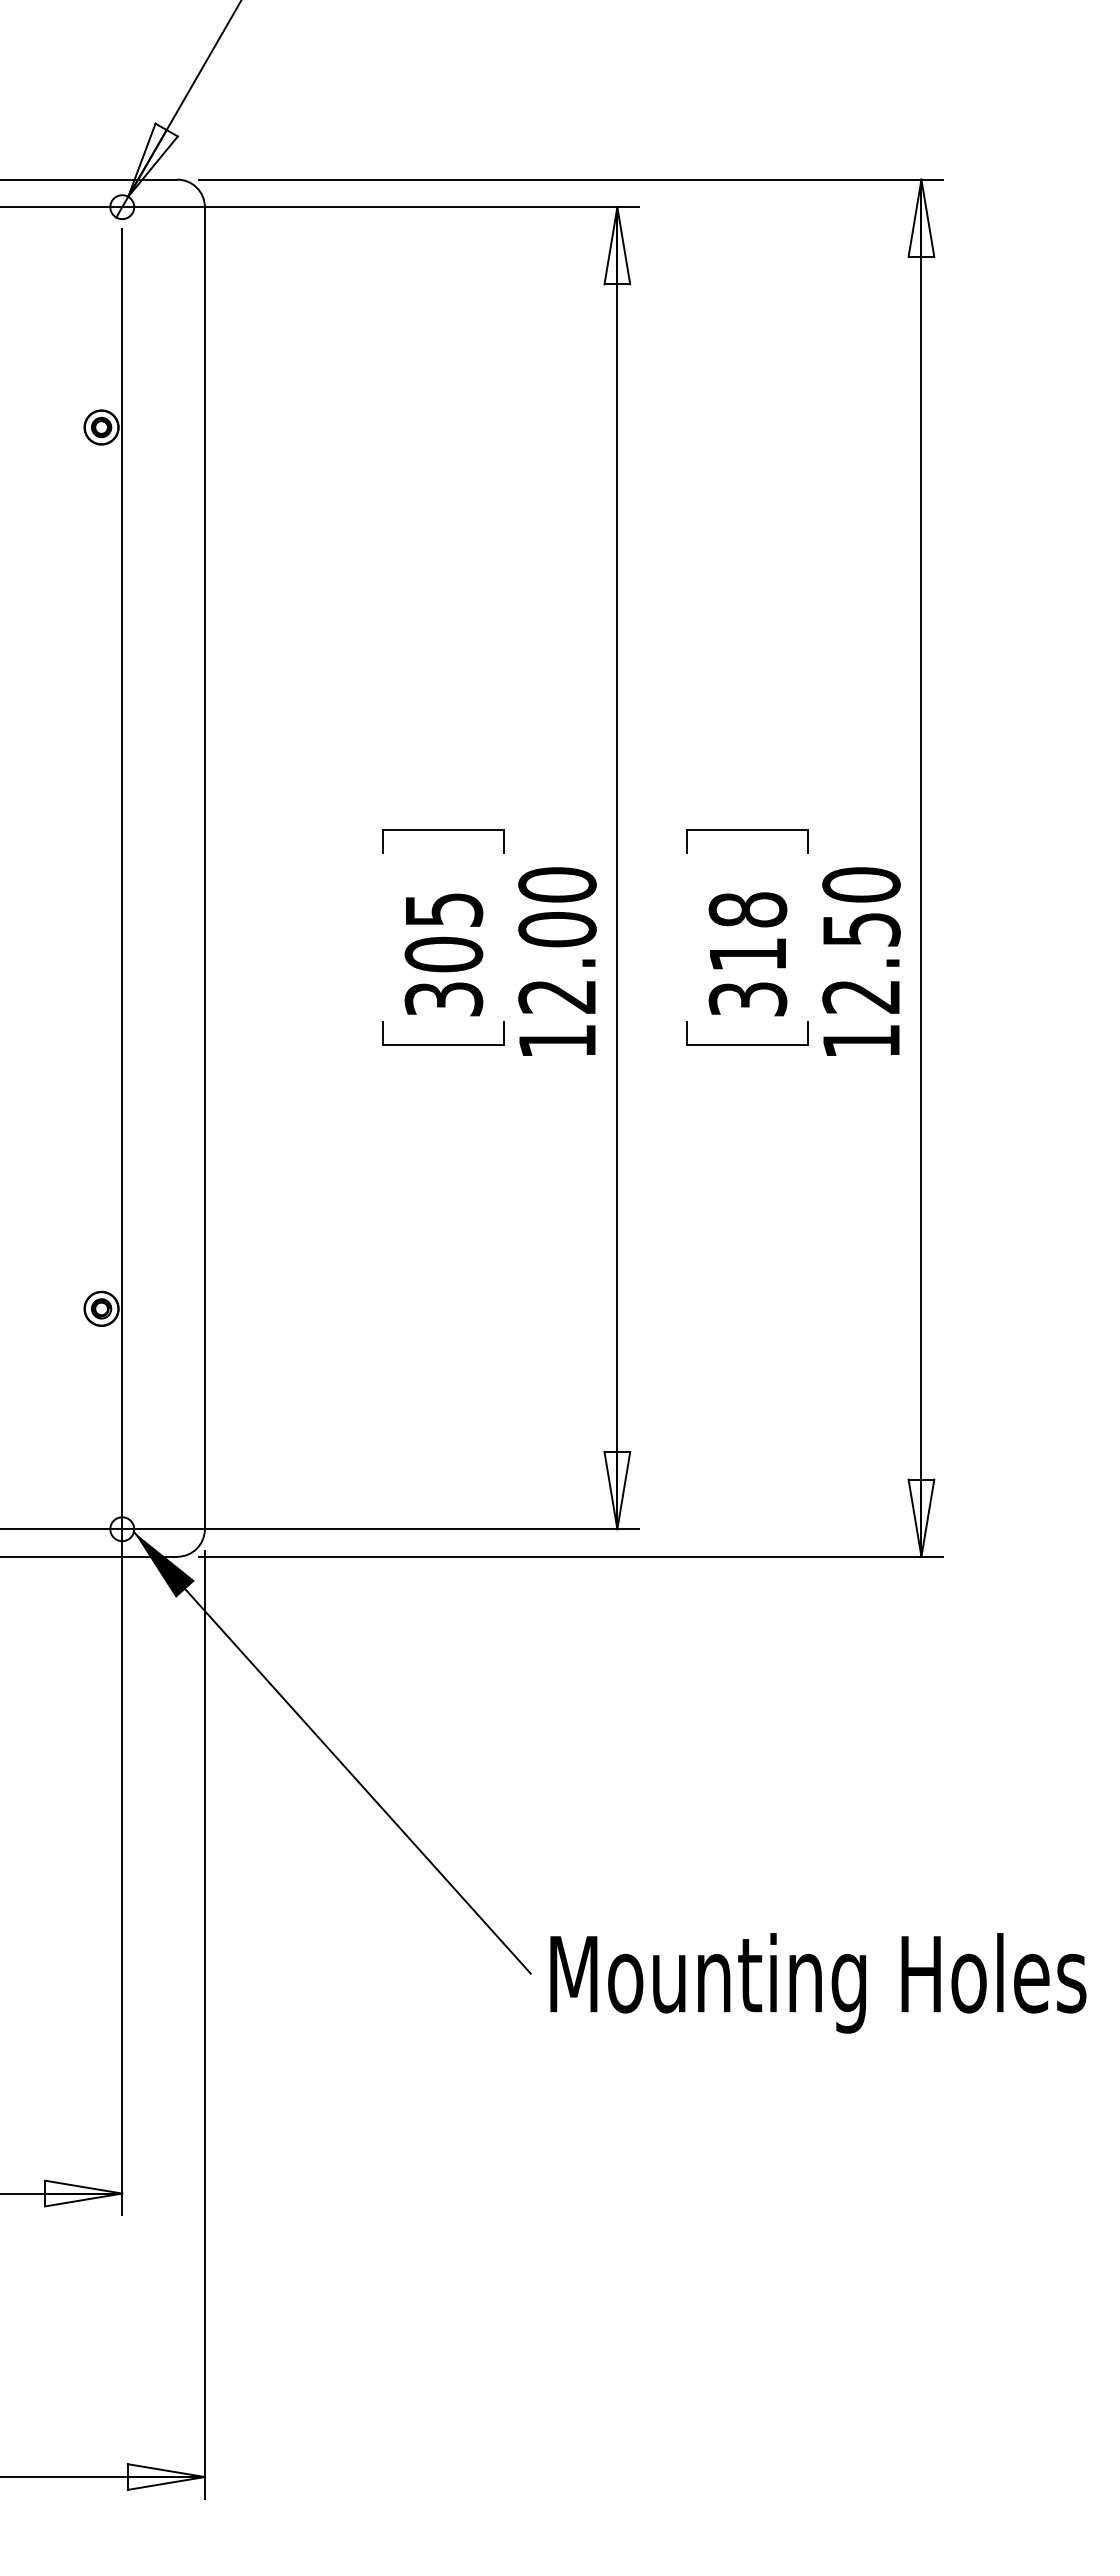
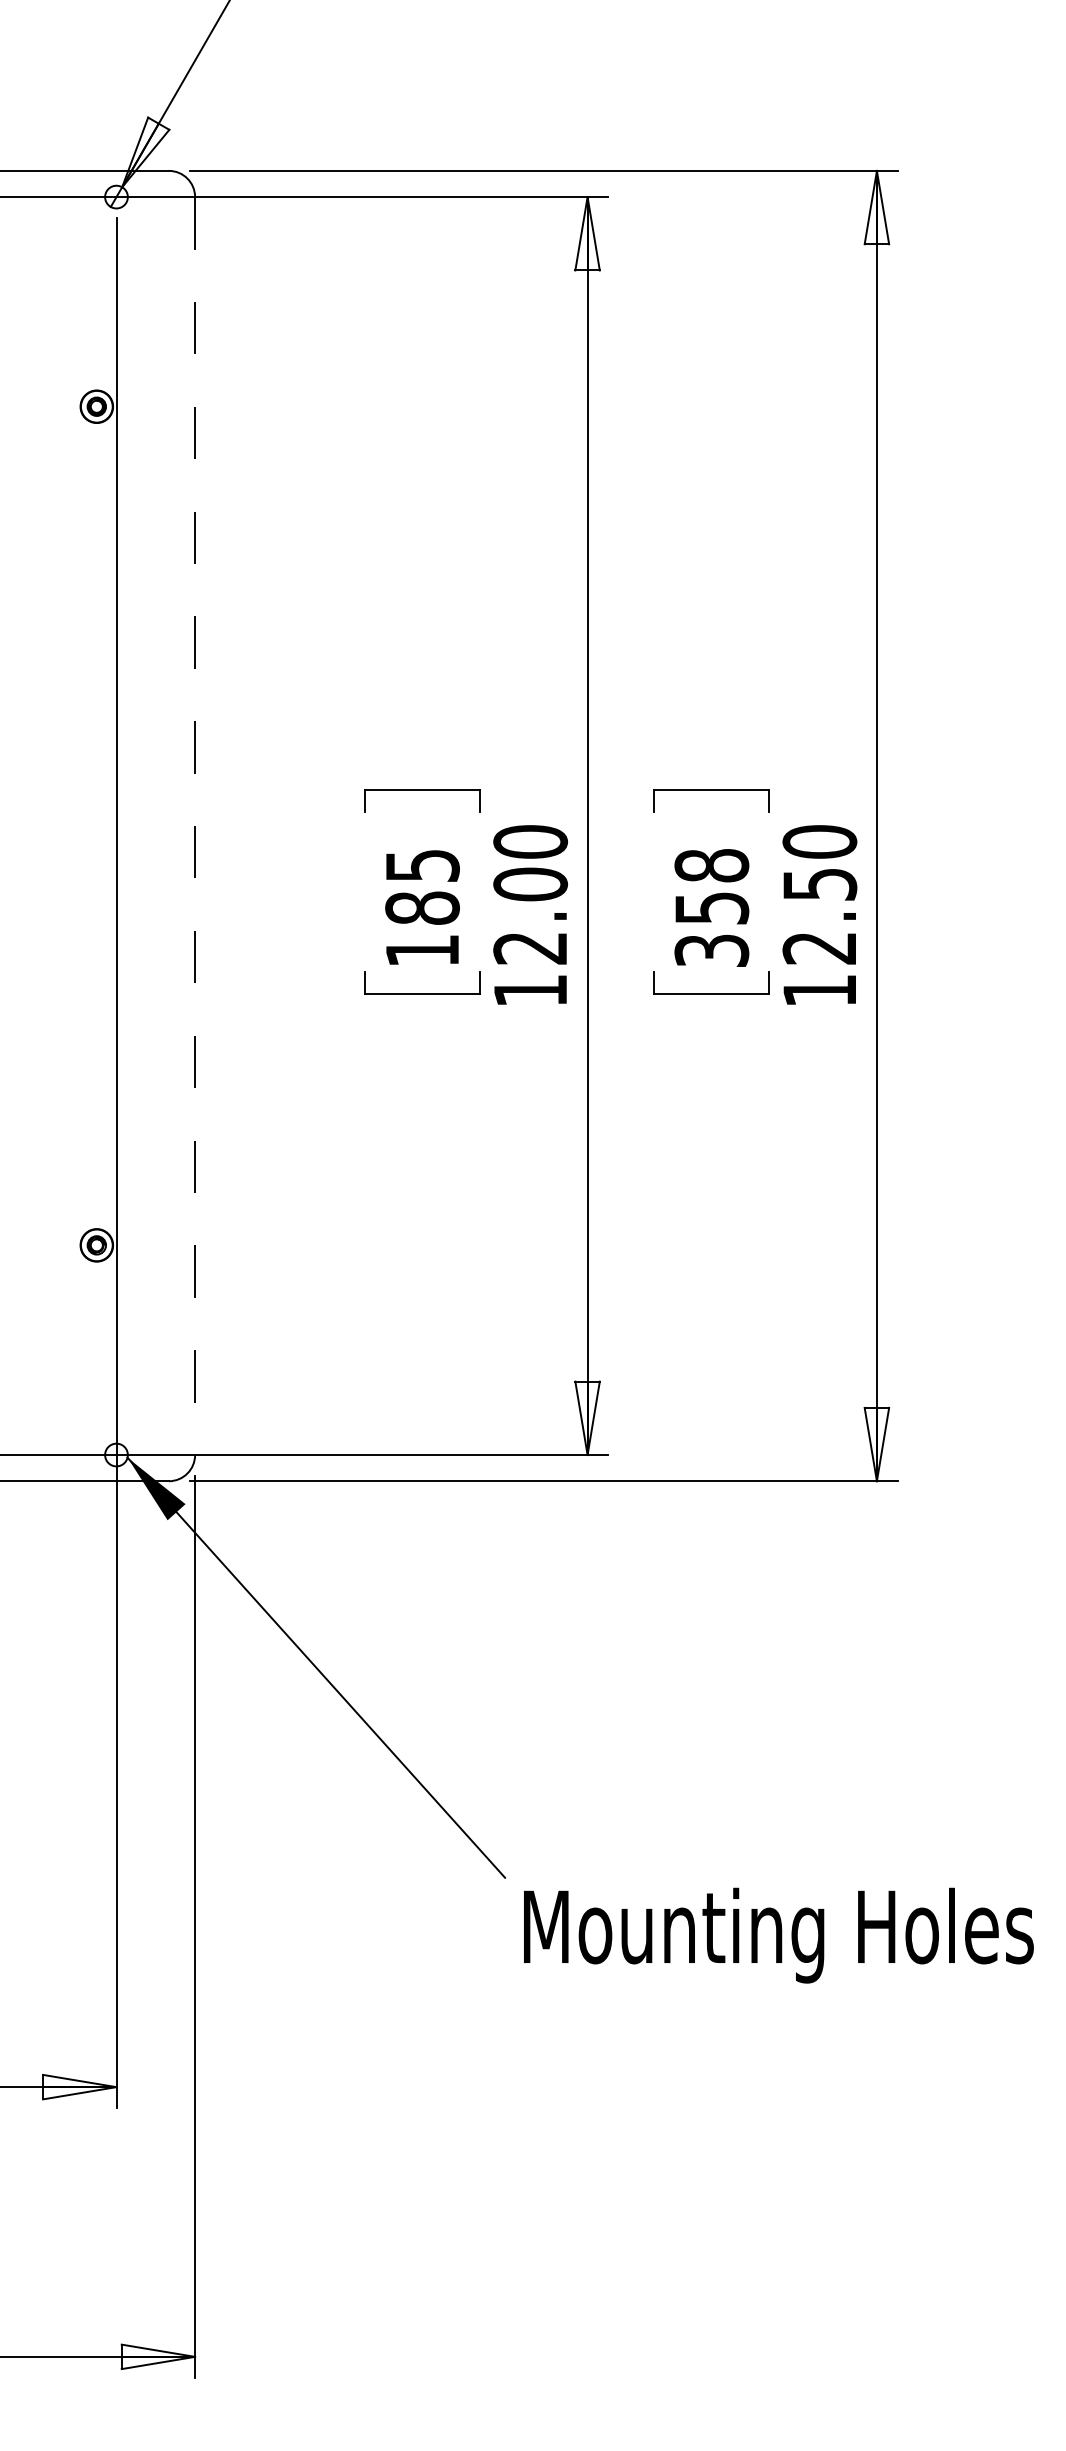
line: (204, 868) -> (194, 826), solid -> dashed
text: (748, 954) -> (712, 908), 318 -> 358
text: (443, 976) -> (422, 929), 305 -> 185
text: (818, 1983) -> (778, 1935), moved

